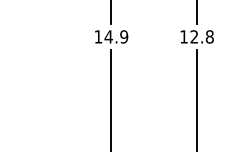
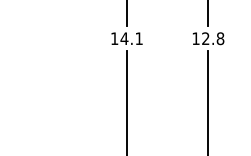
text: (123, 36) -> (138, 38), 14.9 -> 14.1

